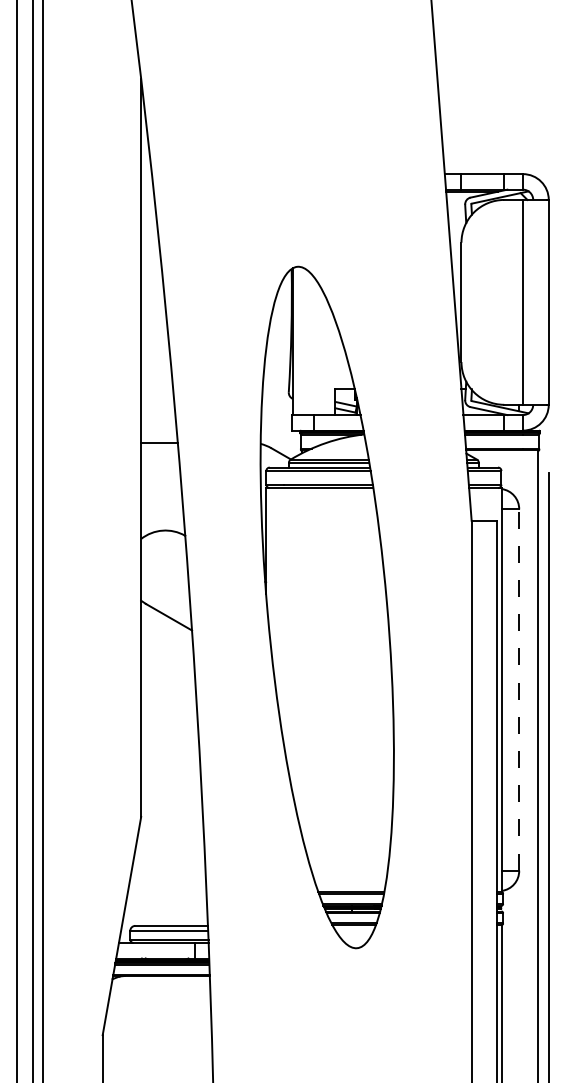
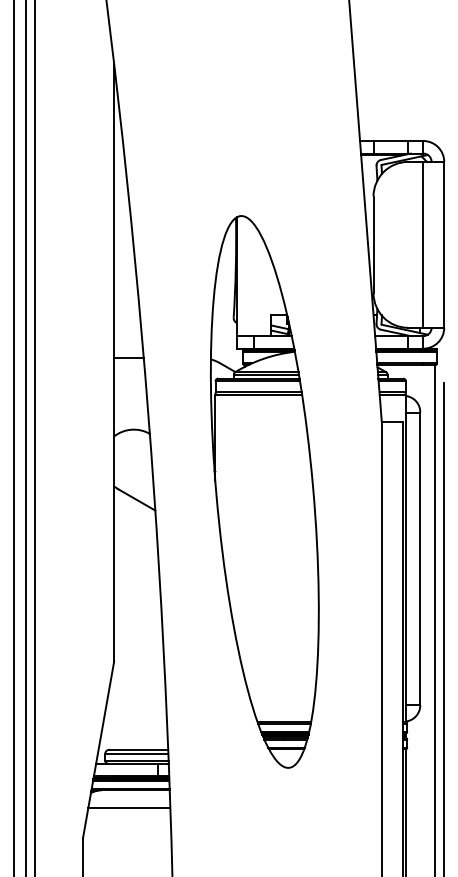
line: (519, 690) -> (420, 559), dashed -> solid
line: (159, 997) -> (128, 807), added

